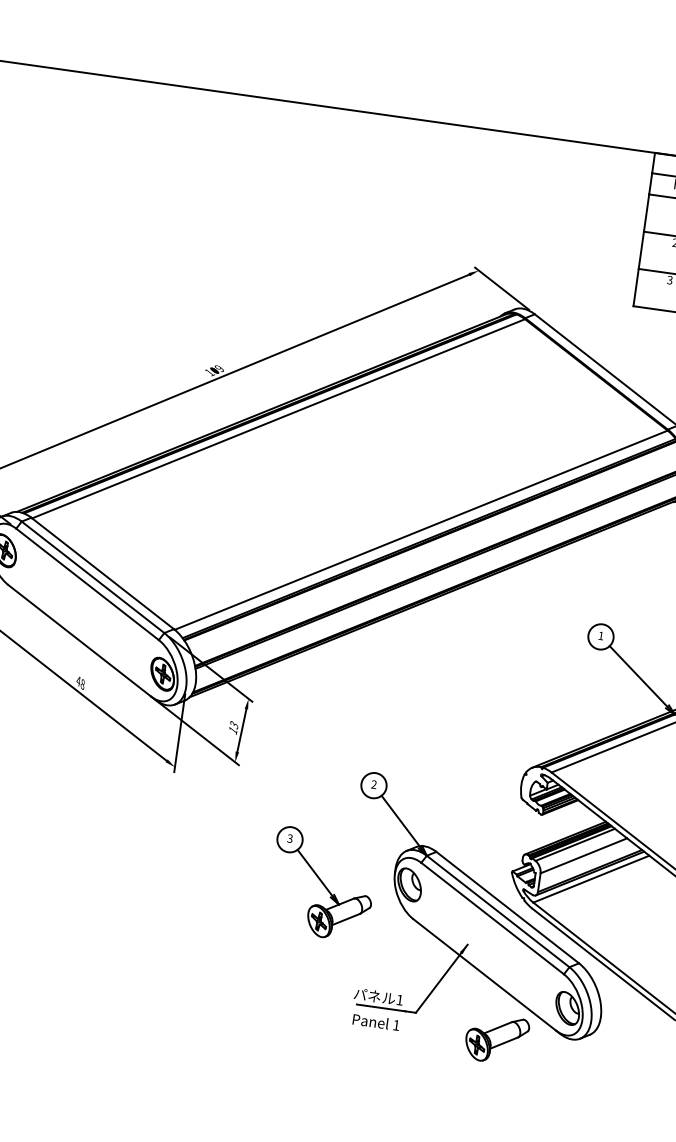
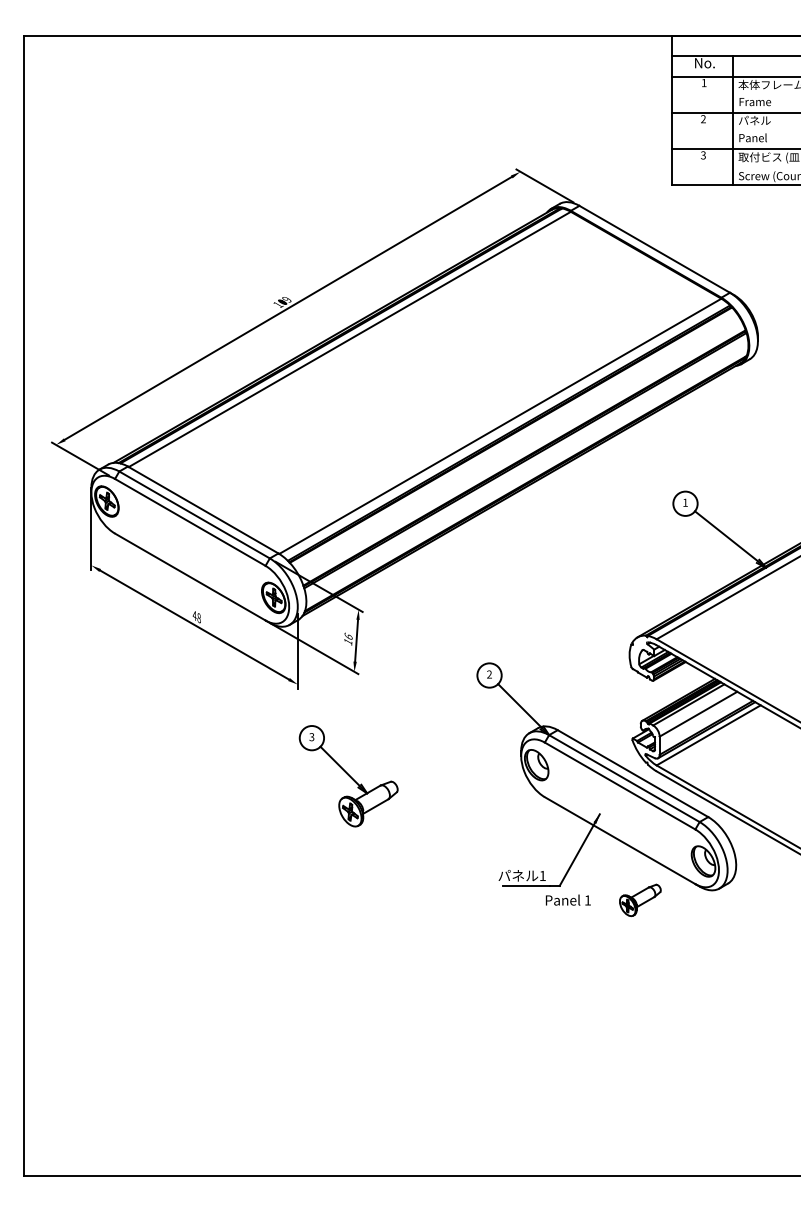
text: (234, 724) -> (348, 636), 13 -> 16
part: (322, 884) -> (348, 776), moved
text: (375, 1021) -> (567, 899), moved
part: (497, 1039) -> (640, 900), size x0.7

